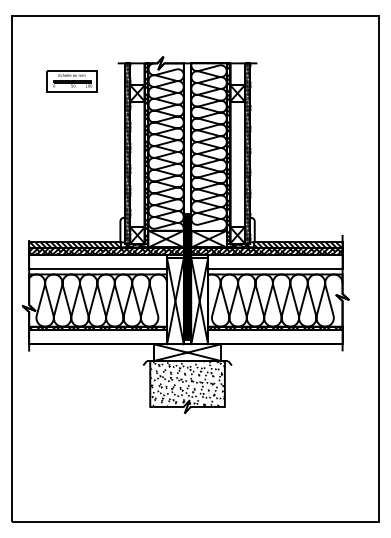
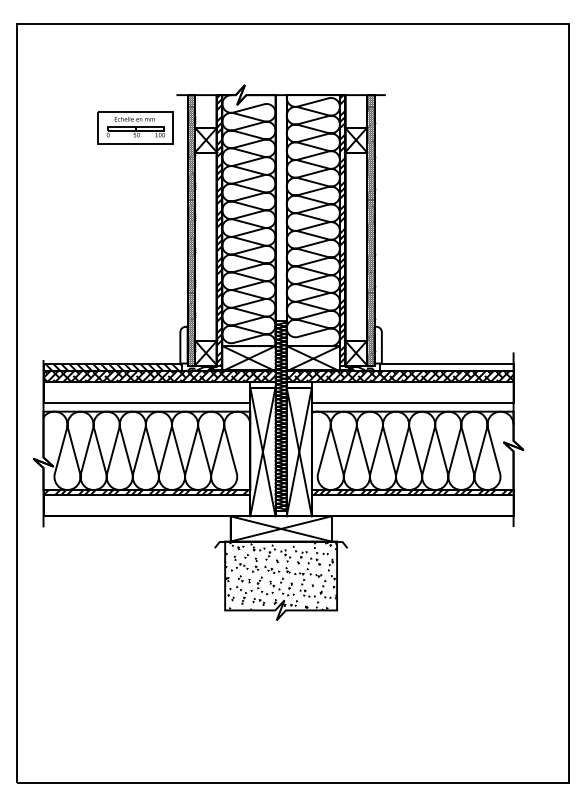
part: (71, 81) -> (134, 128), moved
hatch: (297, 244) -> (445, 366), removed

